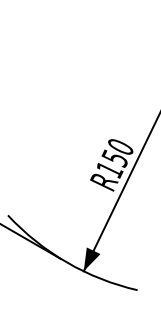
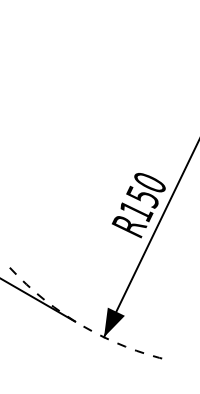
arc: (67, 262) -> (83, 326), solid -> dashed

